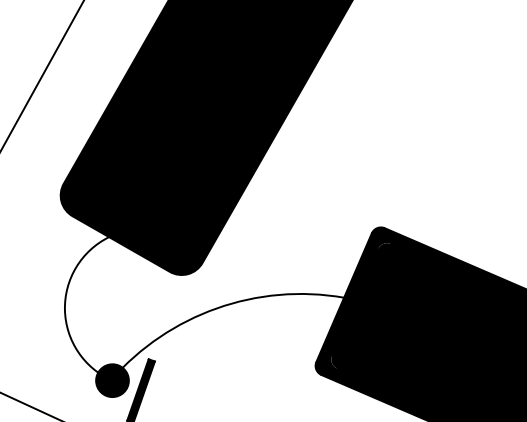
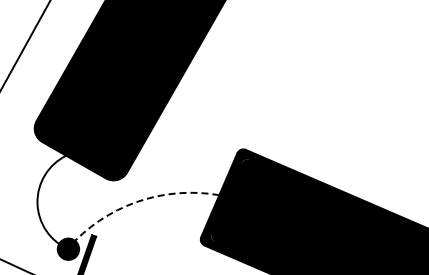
arc: (216, 308) -> (136, 202), solid -> dashed

